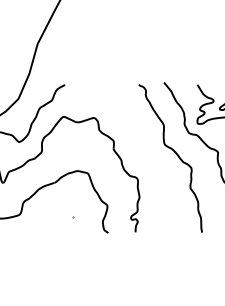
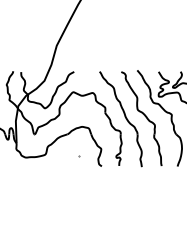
part: (137, 159) -> (120, 119), added

